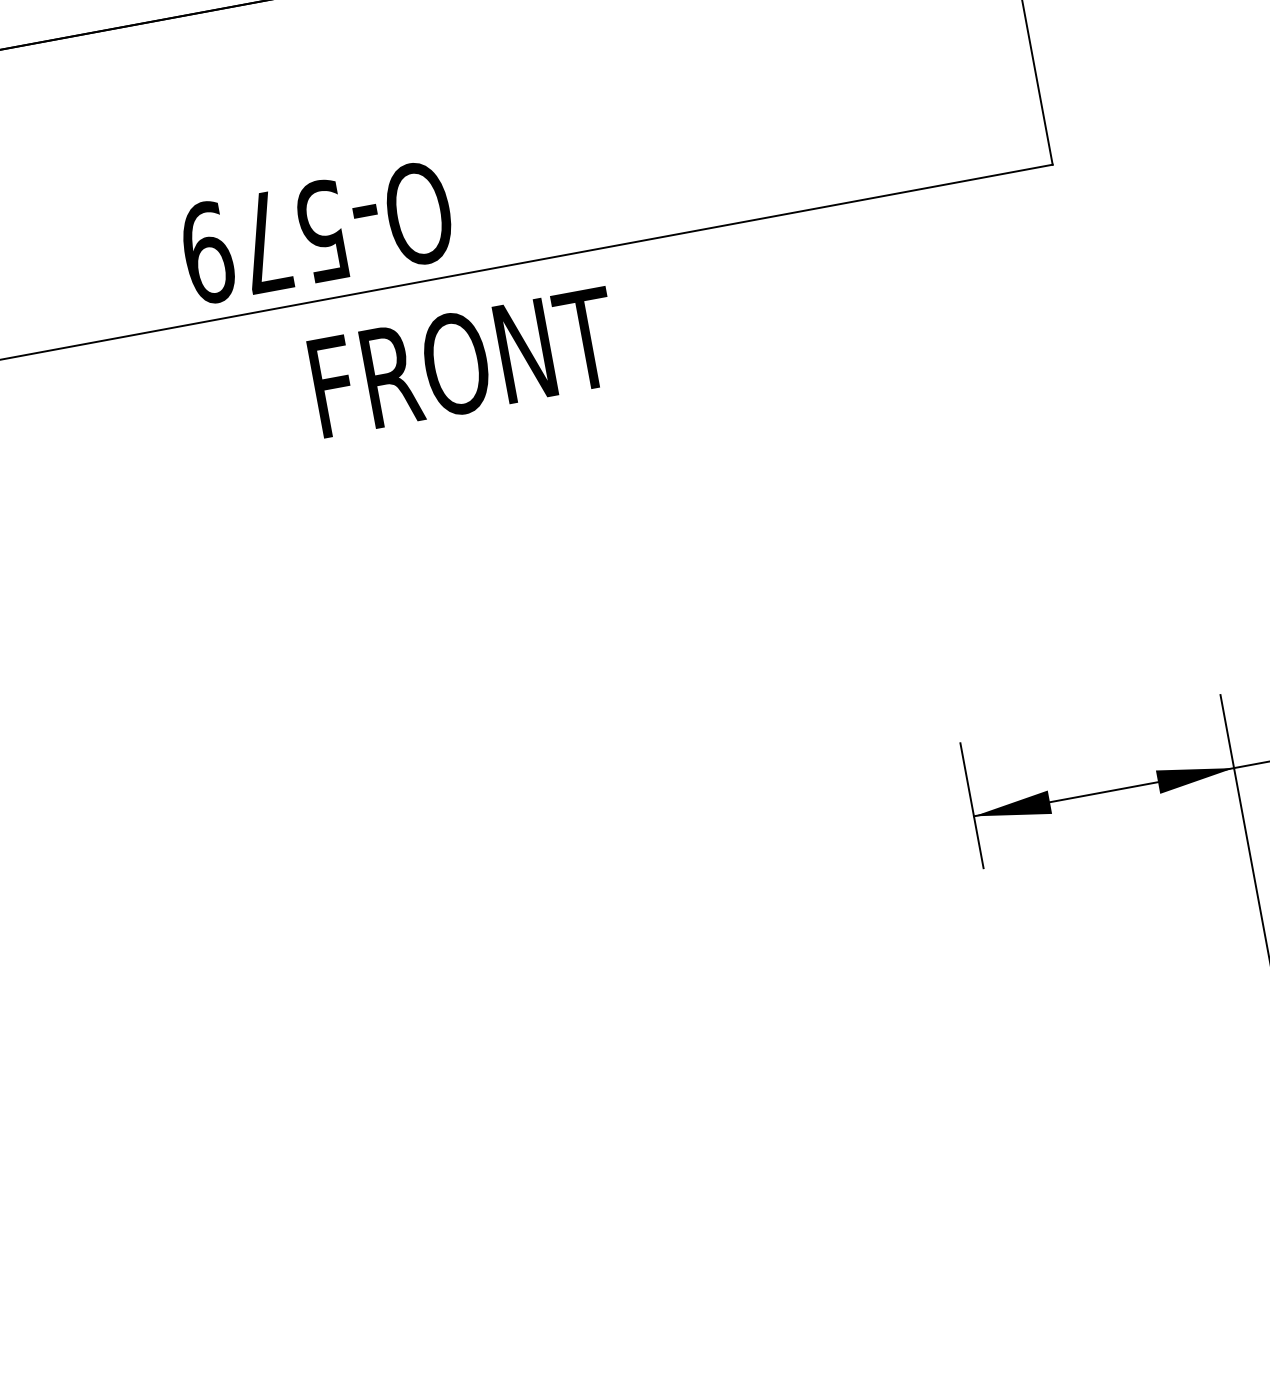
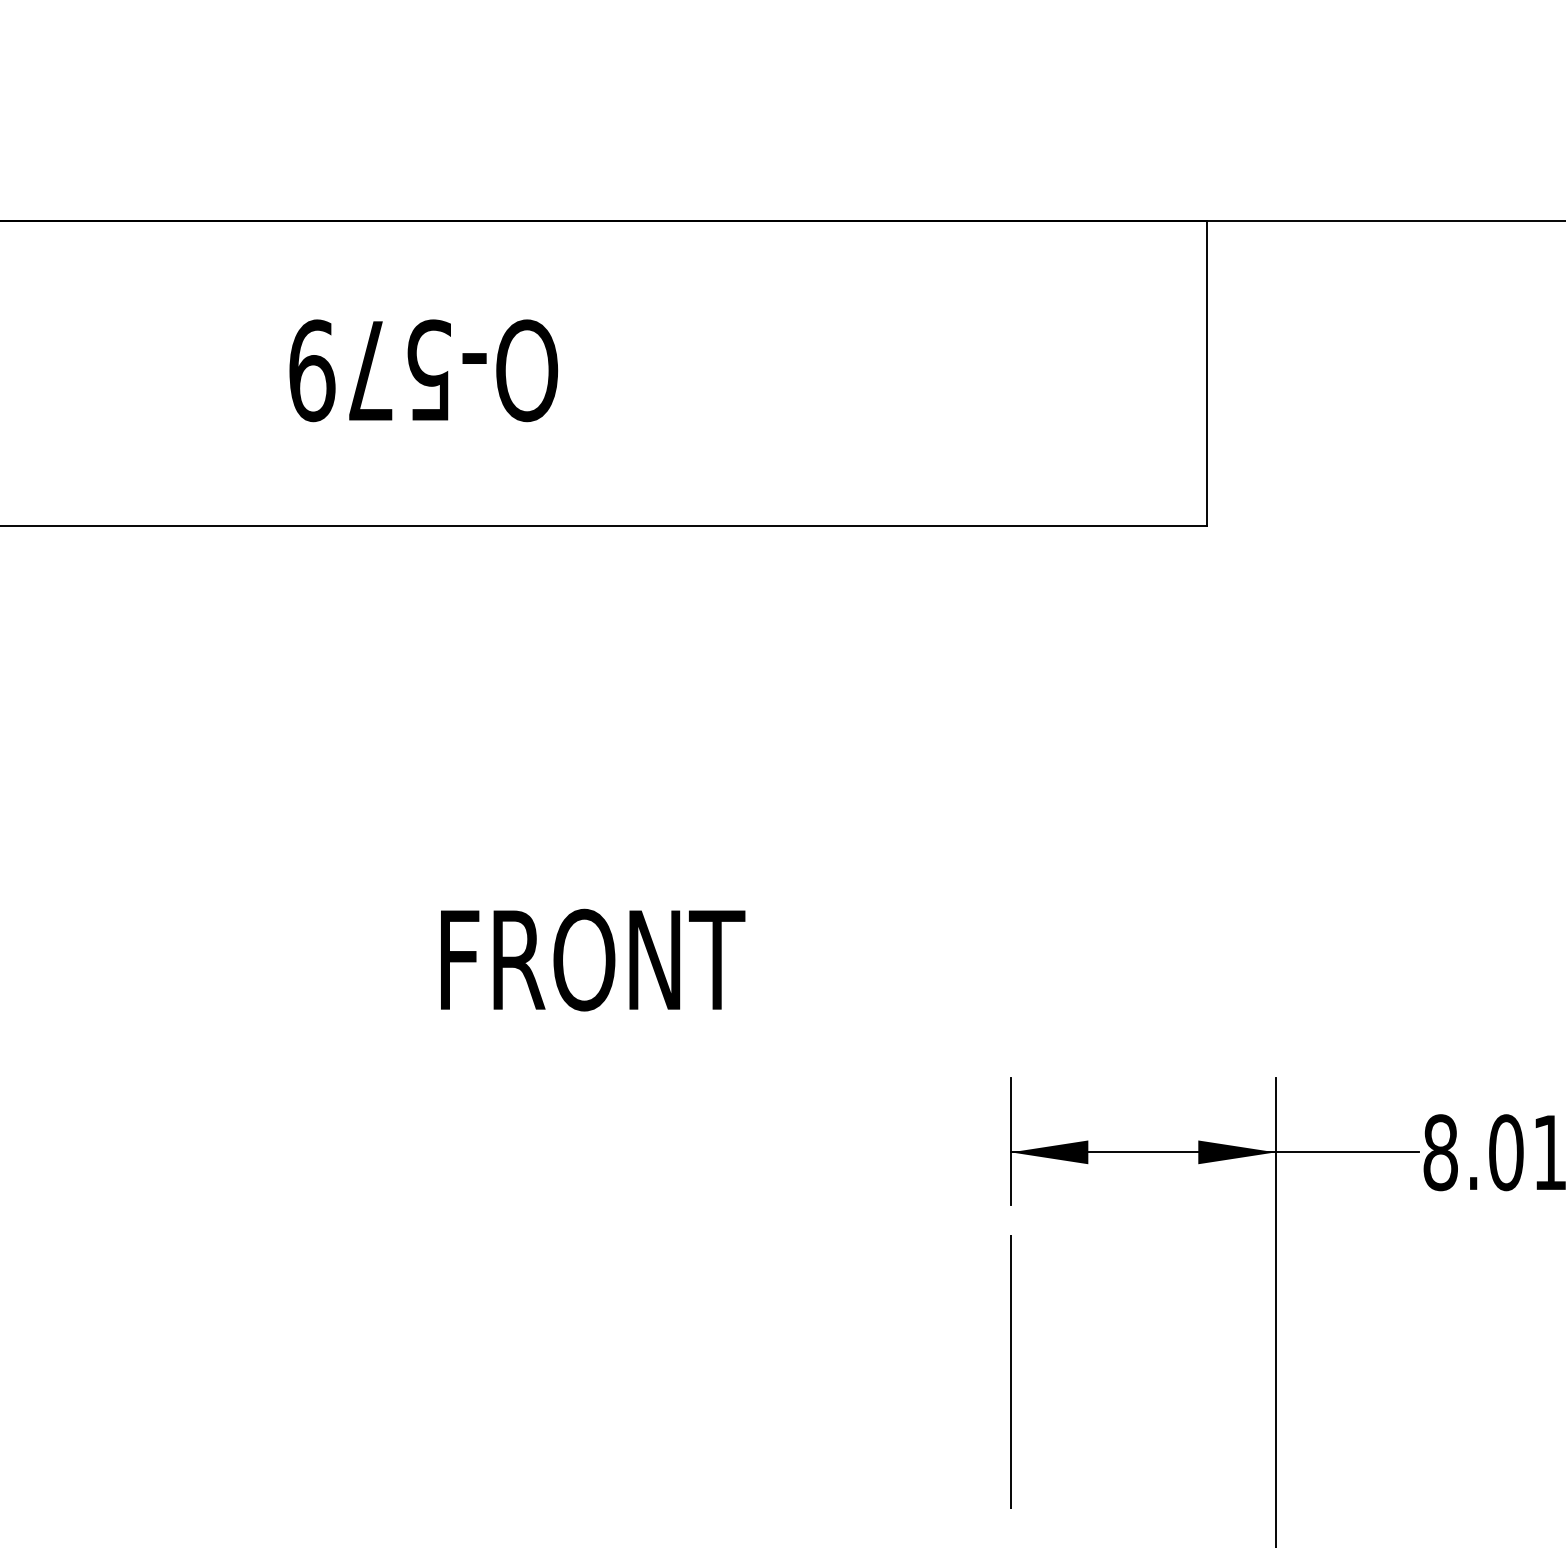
text: (317, 232) -> (423, 370), moved
text: (465, 361) -> (593, 959), moved
line: (1014, 1031) -> (1011, 1371), added

